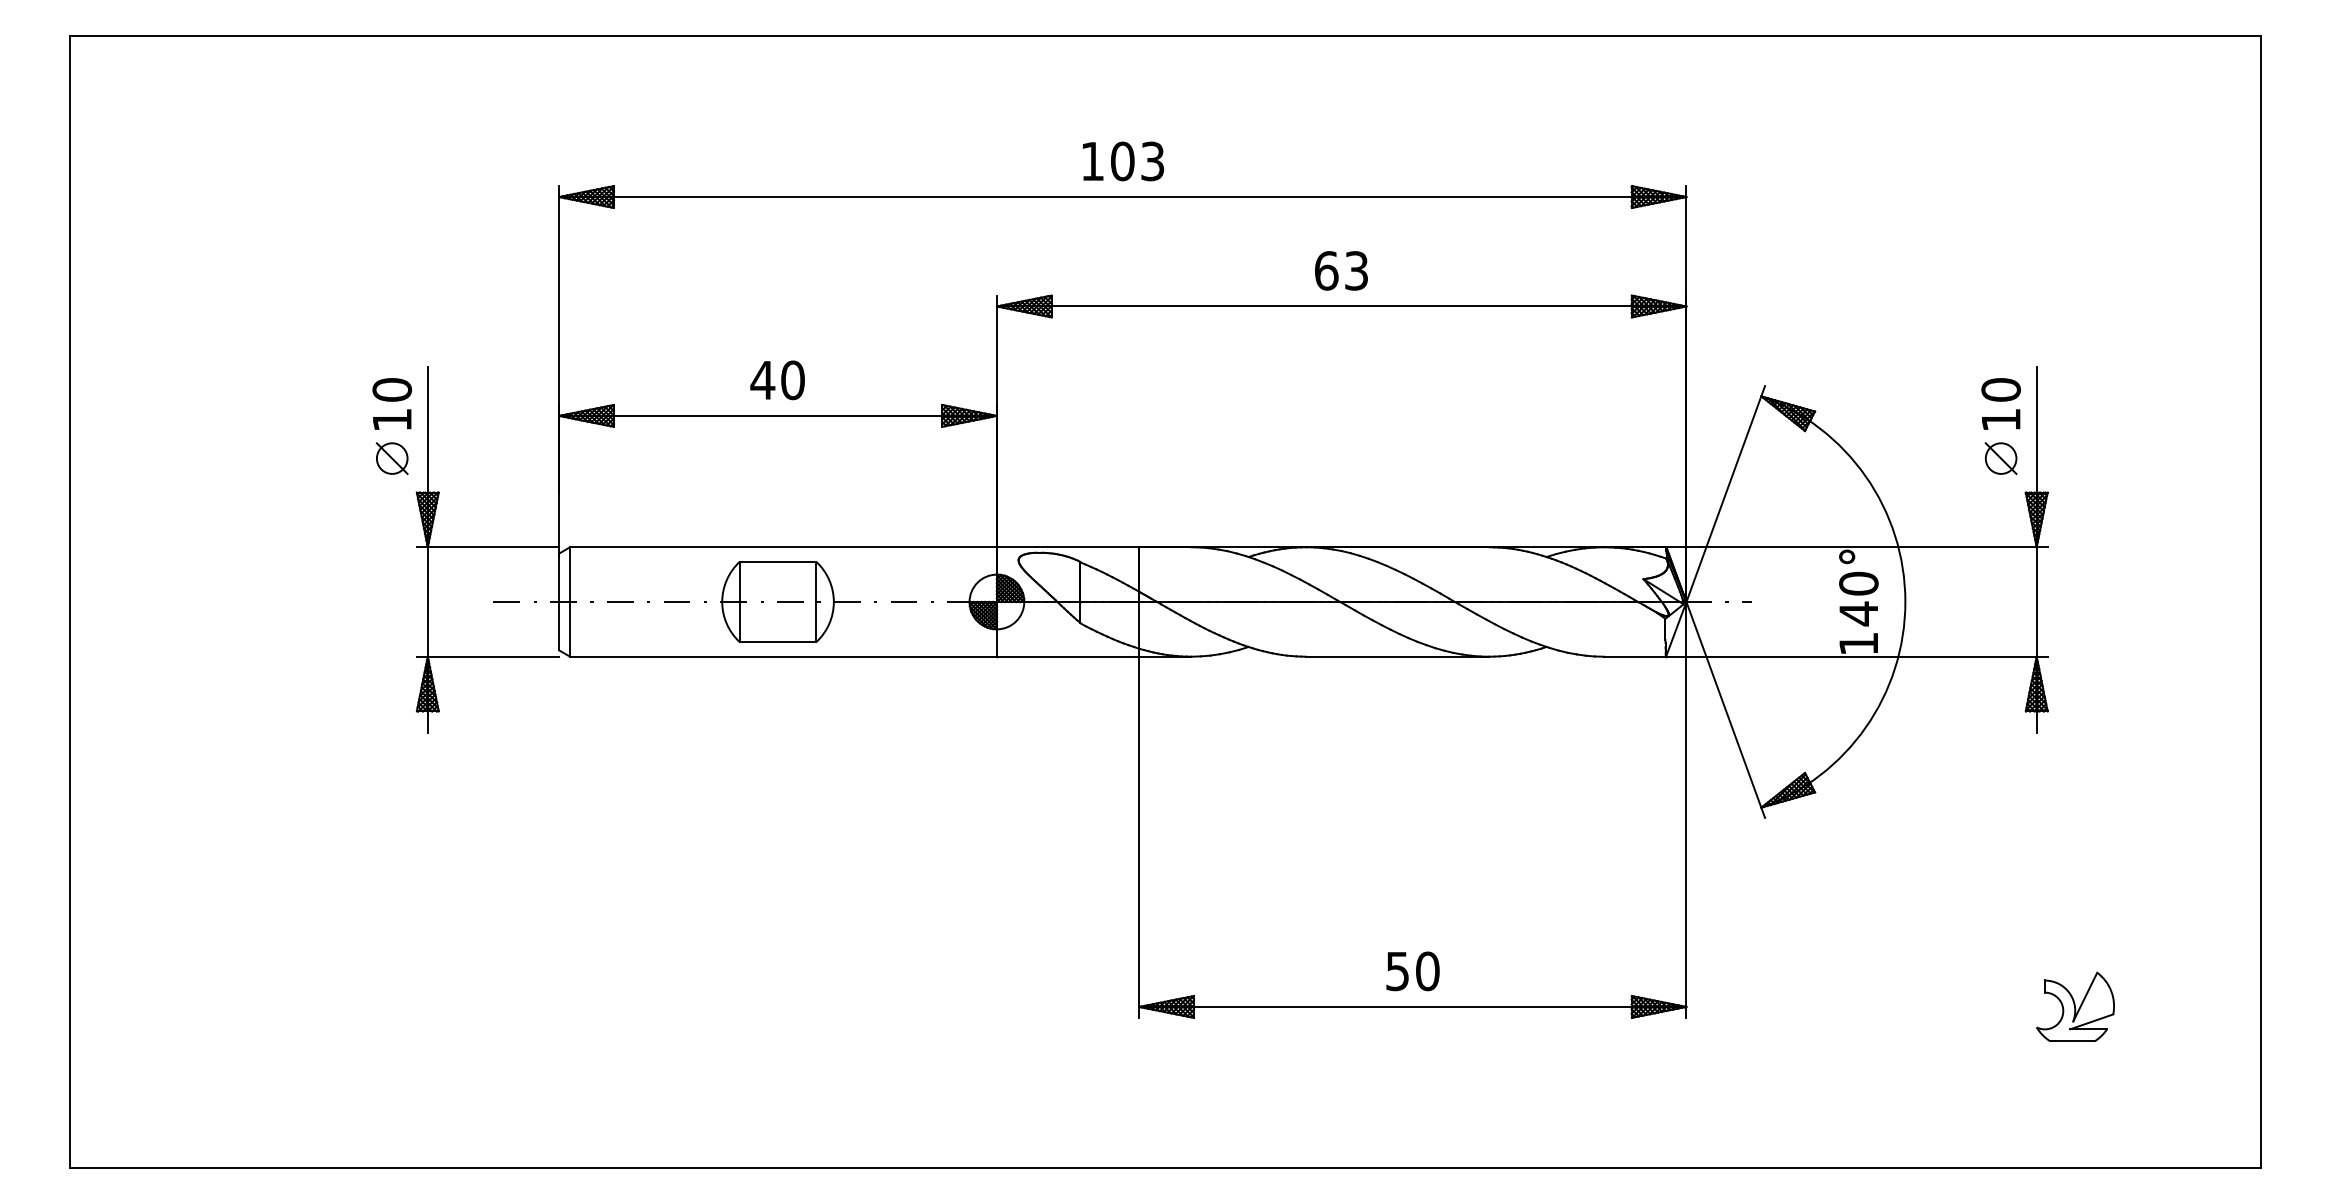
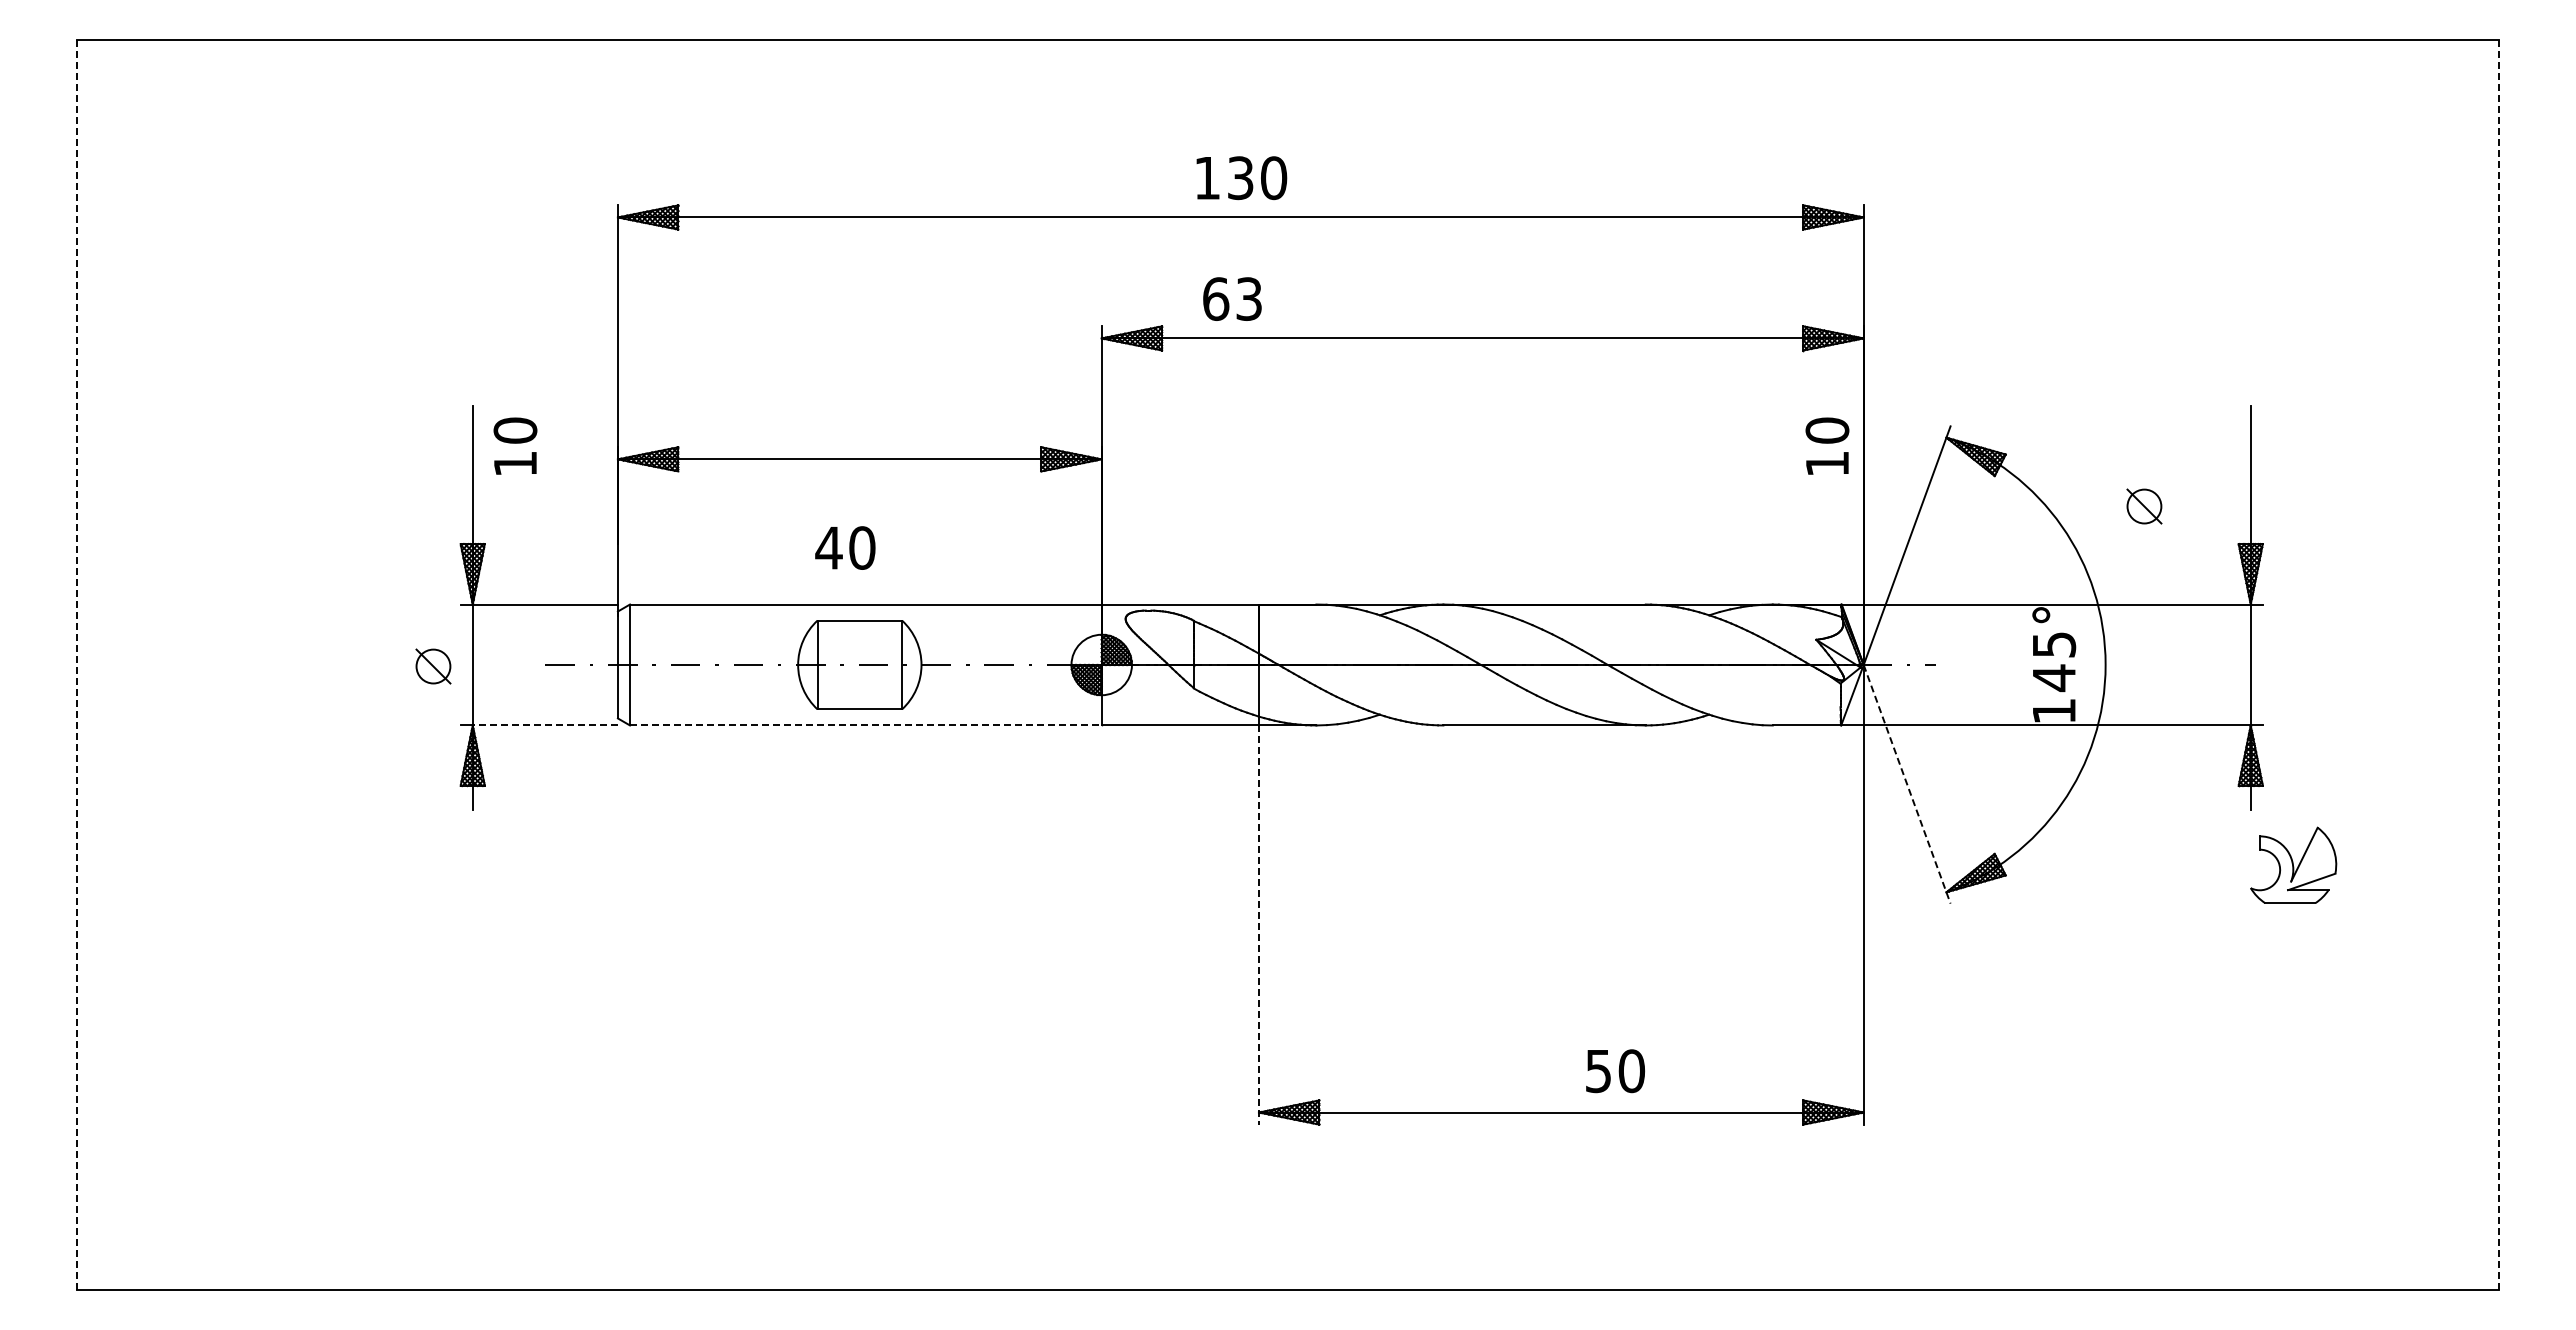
text: (1137, 161) -> (1257, 178), 103 -> 130
text: (1341, 270) -> (1232, 298), moved
text: (777, 379) -> (845, 547), moved
text: (392, 403) -> (515, 445), moved
text: (2001, 403) -> (1827, 445), moved
part: (392, 458) -> (433, 666), moved
part: (2001, 458) -> (2144, 506), moved
text: (1859, 583) -> (2054, 644), 140° -> 145°
line: (2260, 601) -> (2498, 664), solid -> dashed
line: (70, 602) -> (77, 665), solid -> dashed
line: (493, 656) -> (545, 725), solid -> dashed
line: (783, 656) -> (865, 725), solid -> dashed
line: (1726, 710) -> (1907, 784), solid -> dashed
line: (1138, 837) -> (1258, 925), solid -> dashed
text: (1412, 971) -> (1615, 1071), moved
part: (2075, 1006) -> (2293, 864), moved

